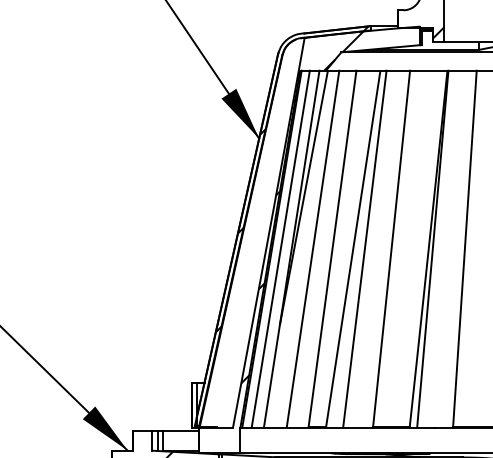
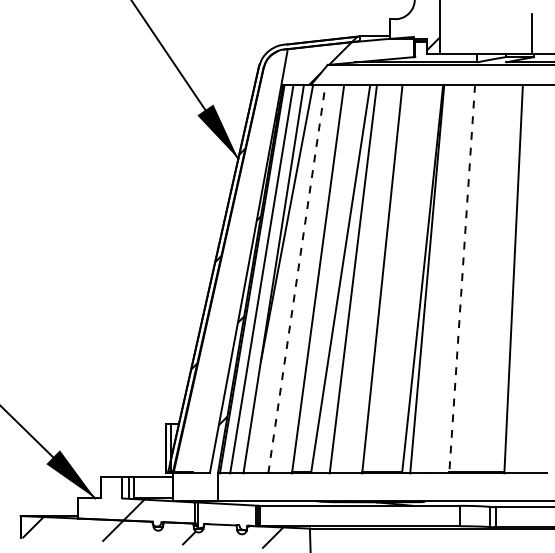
line: (312, 248) -> (296, 278), solid -> dashed
line: (465, 249) -> (462, 279), solid -> dashed

